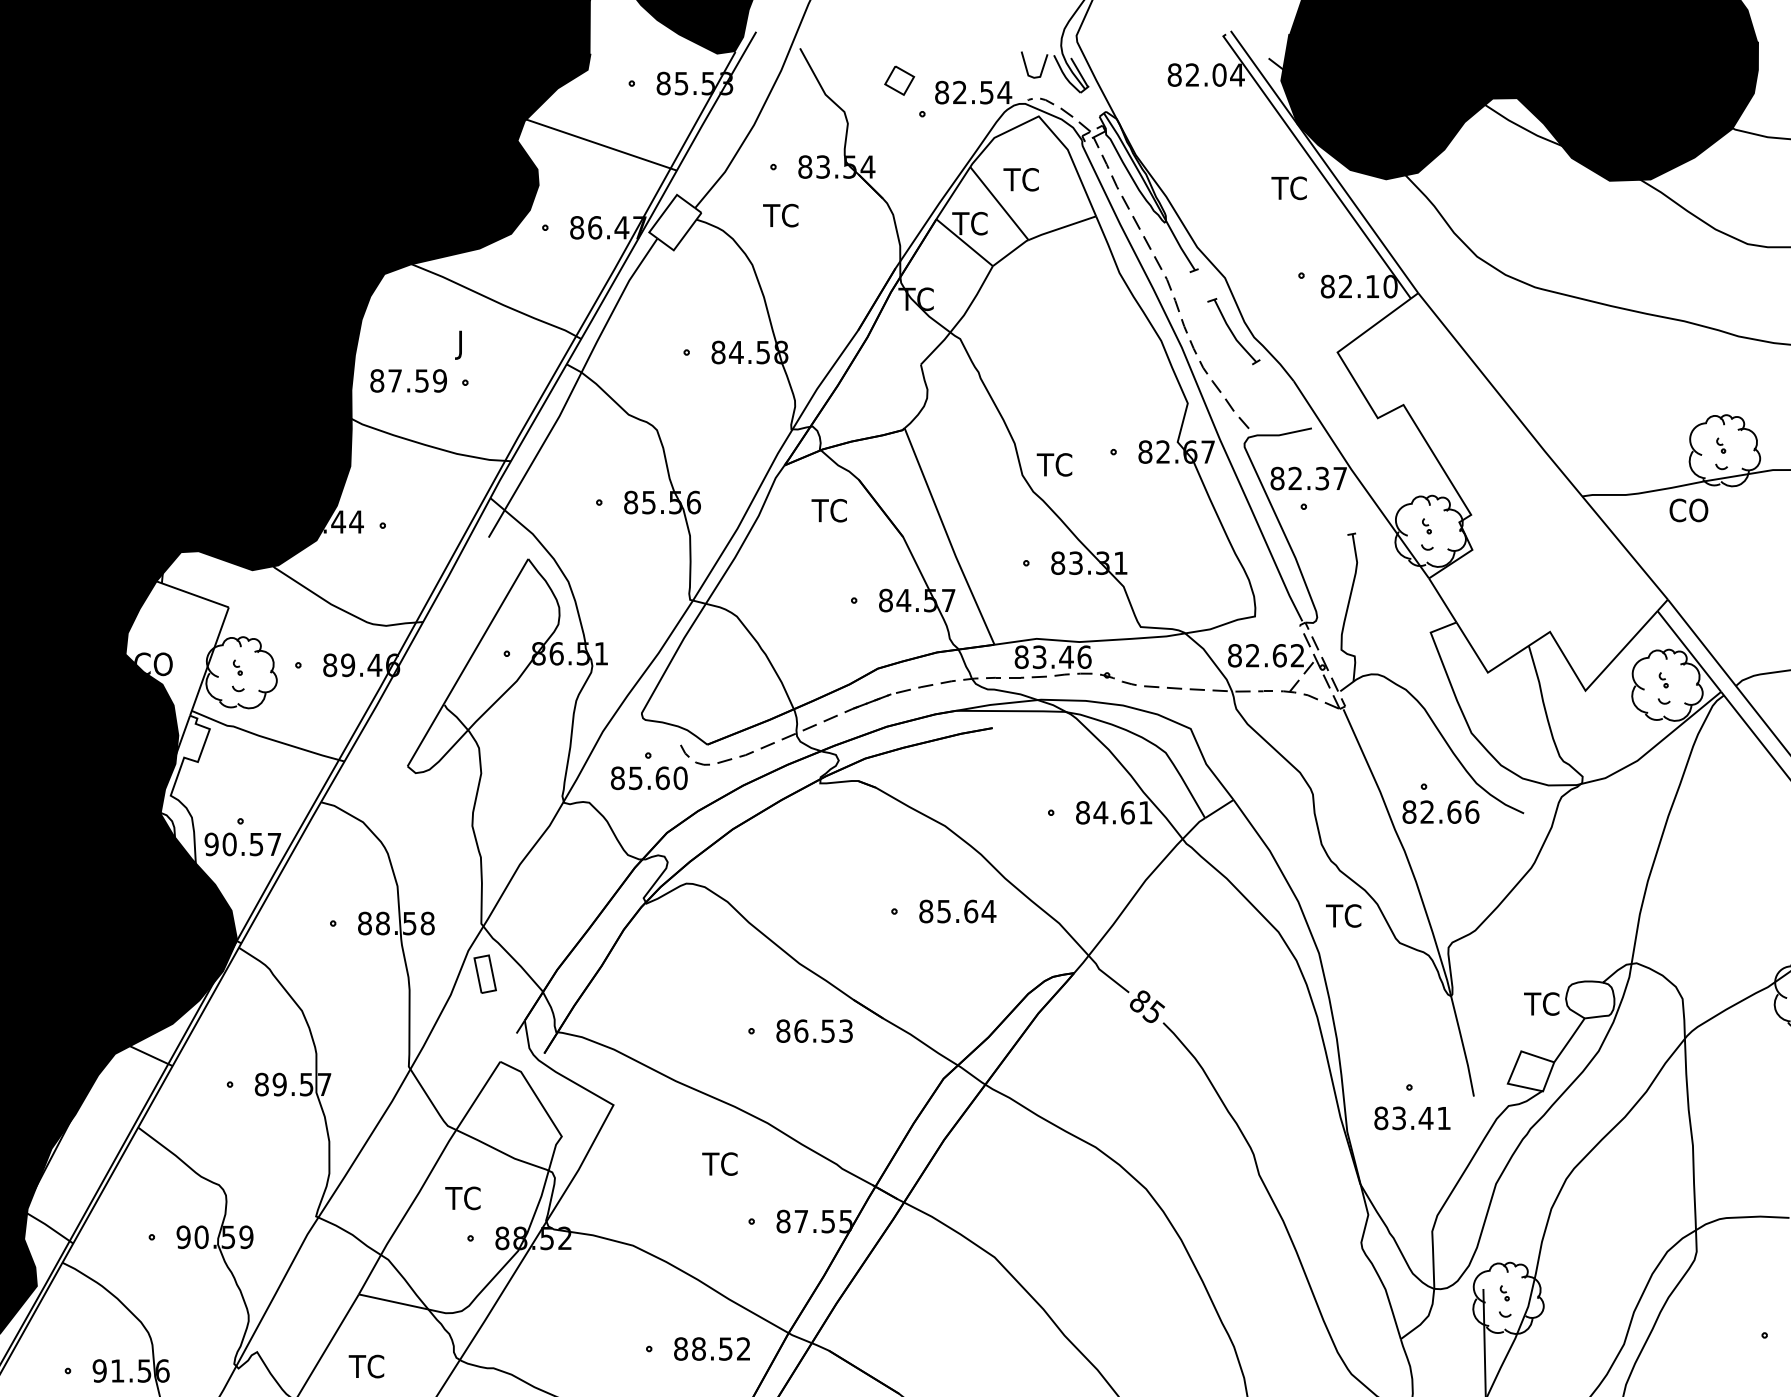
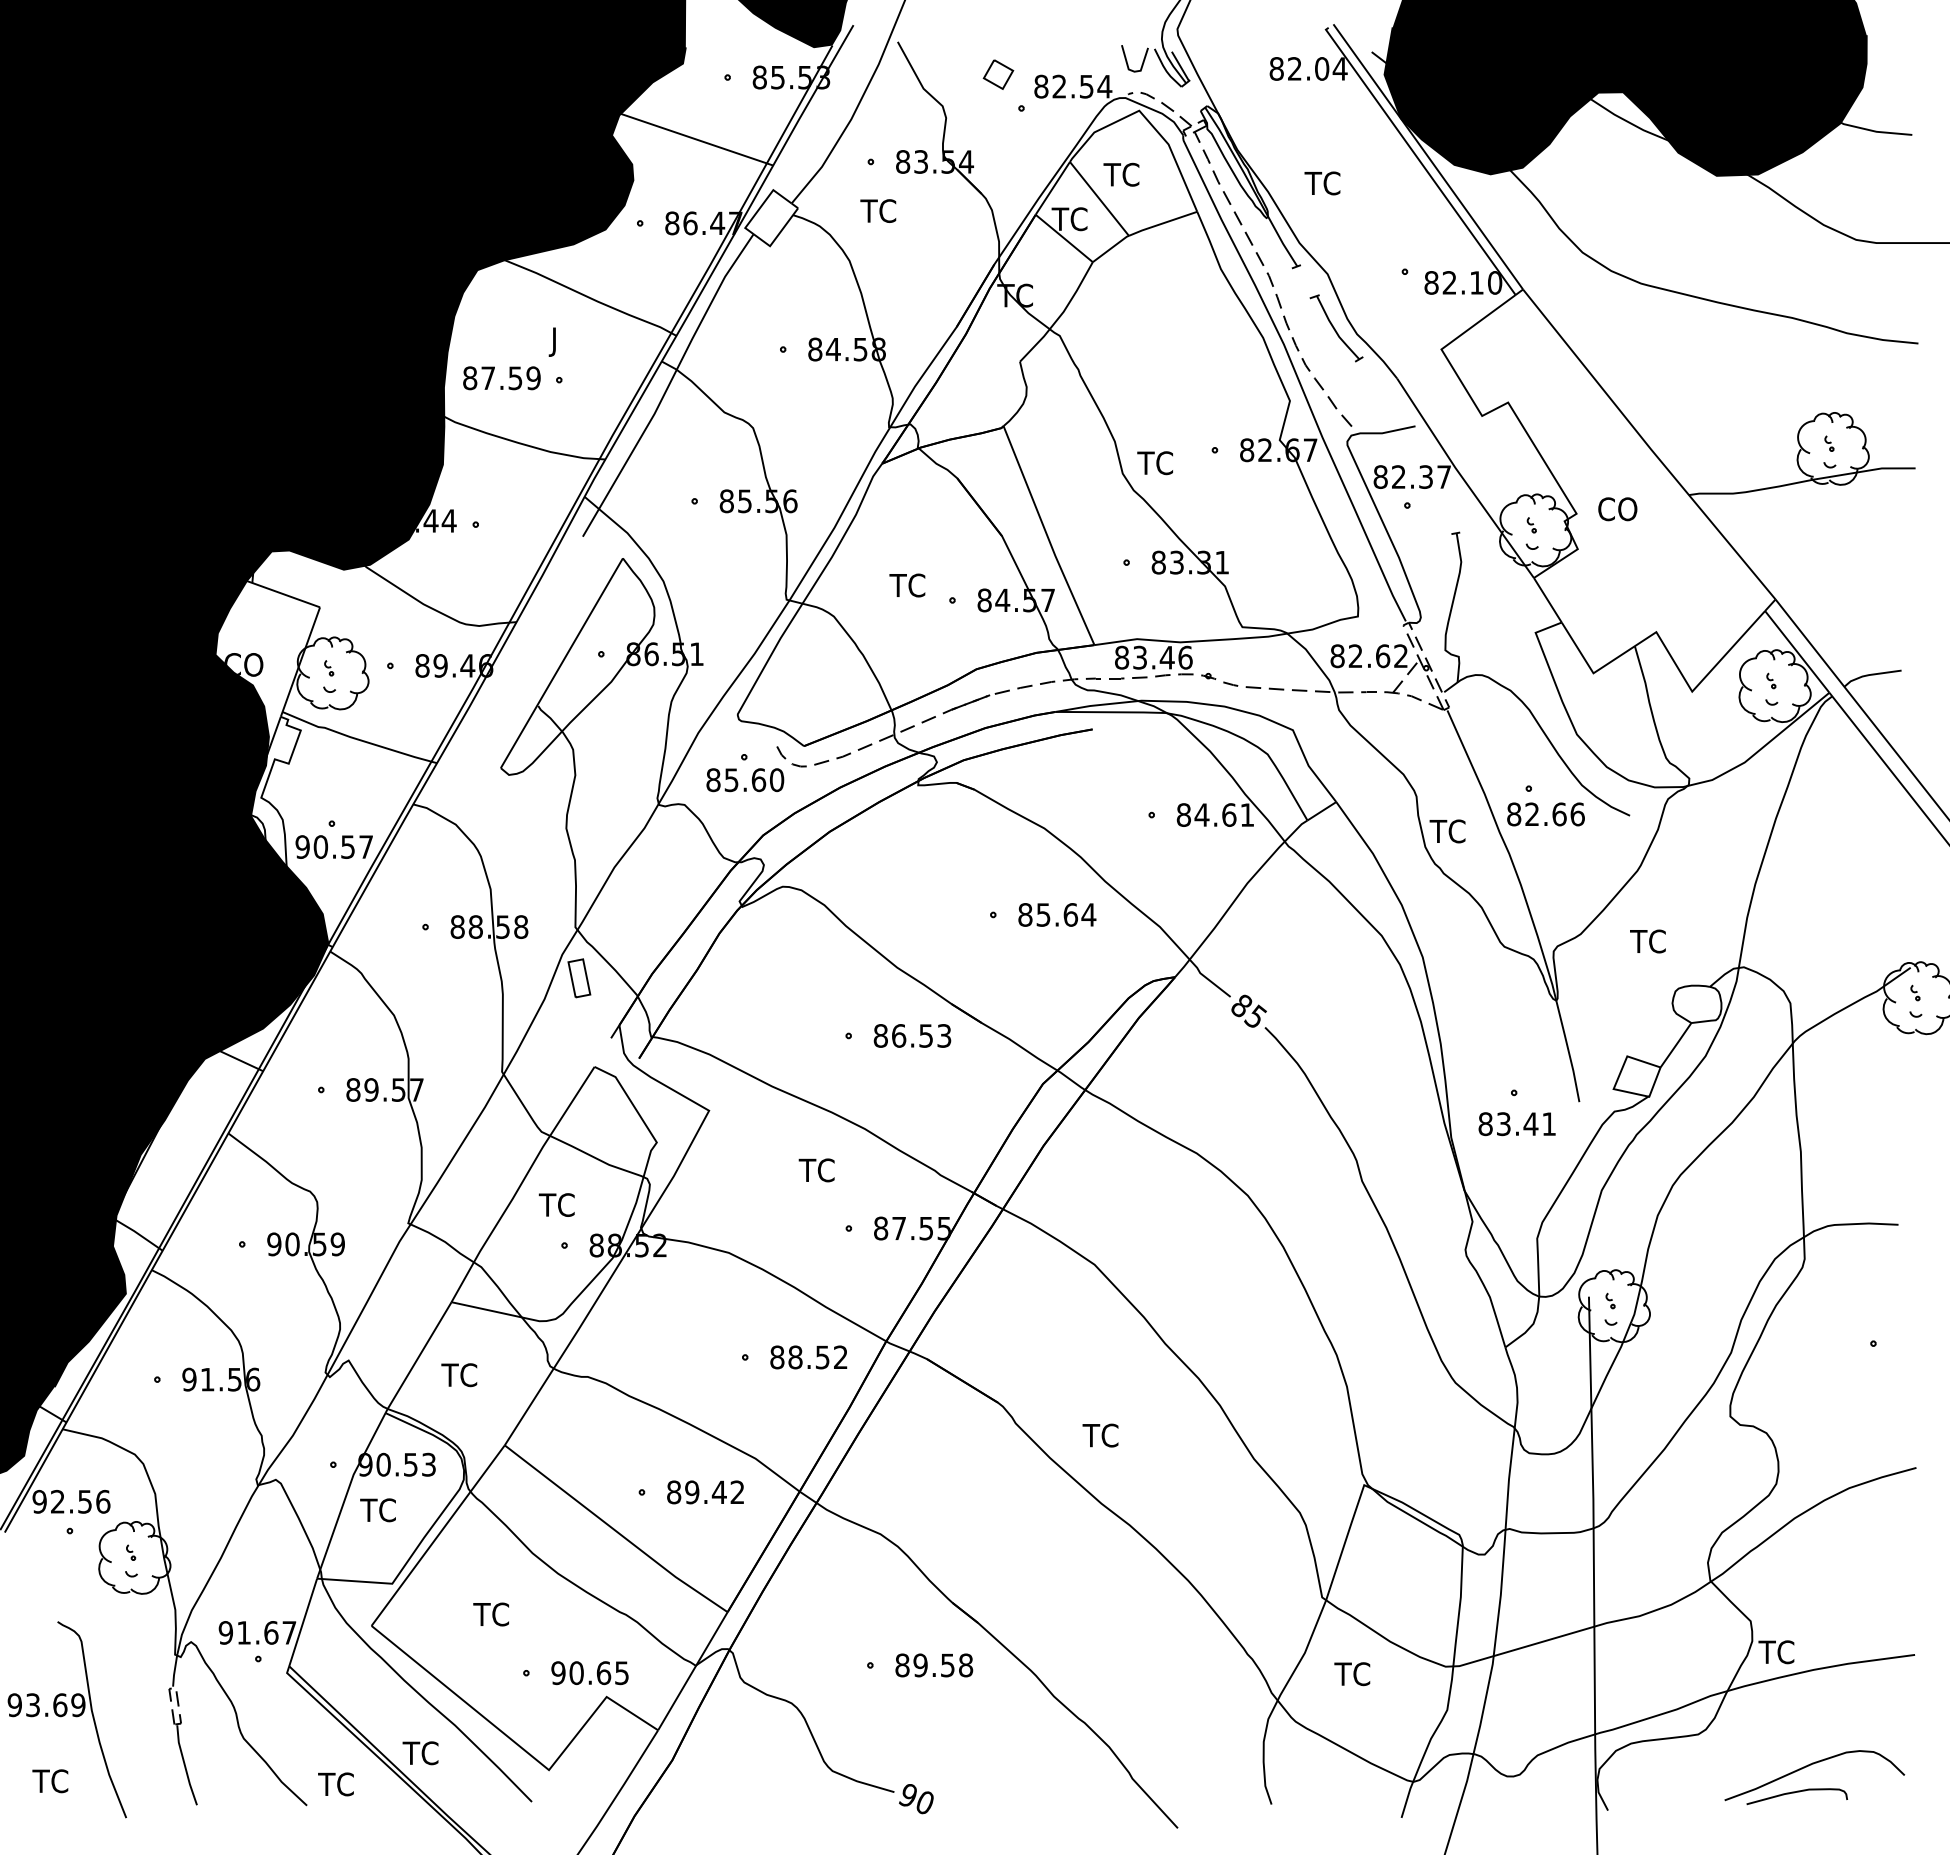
text: (1289, 188) -> (1322, 183), moved
text: (829, 510) -> (907, 585), moved
text: (1688, 510) -> (1617, 509), moved
text: (1343, 916) -> (1447, 831), moved
text: (1541, 1004) -> (1647, 941), moved

